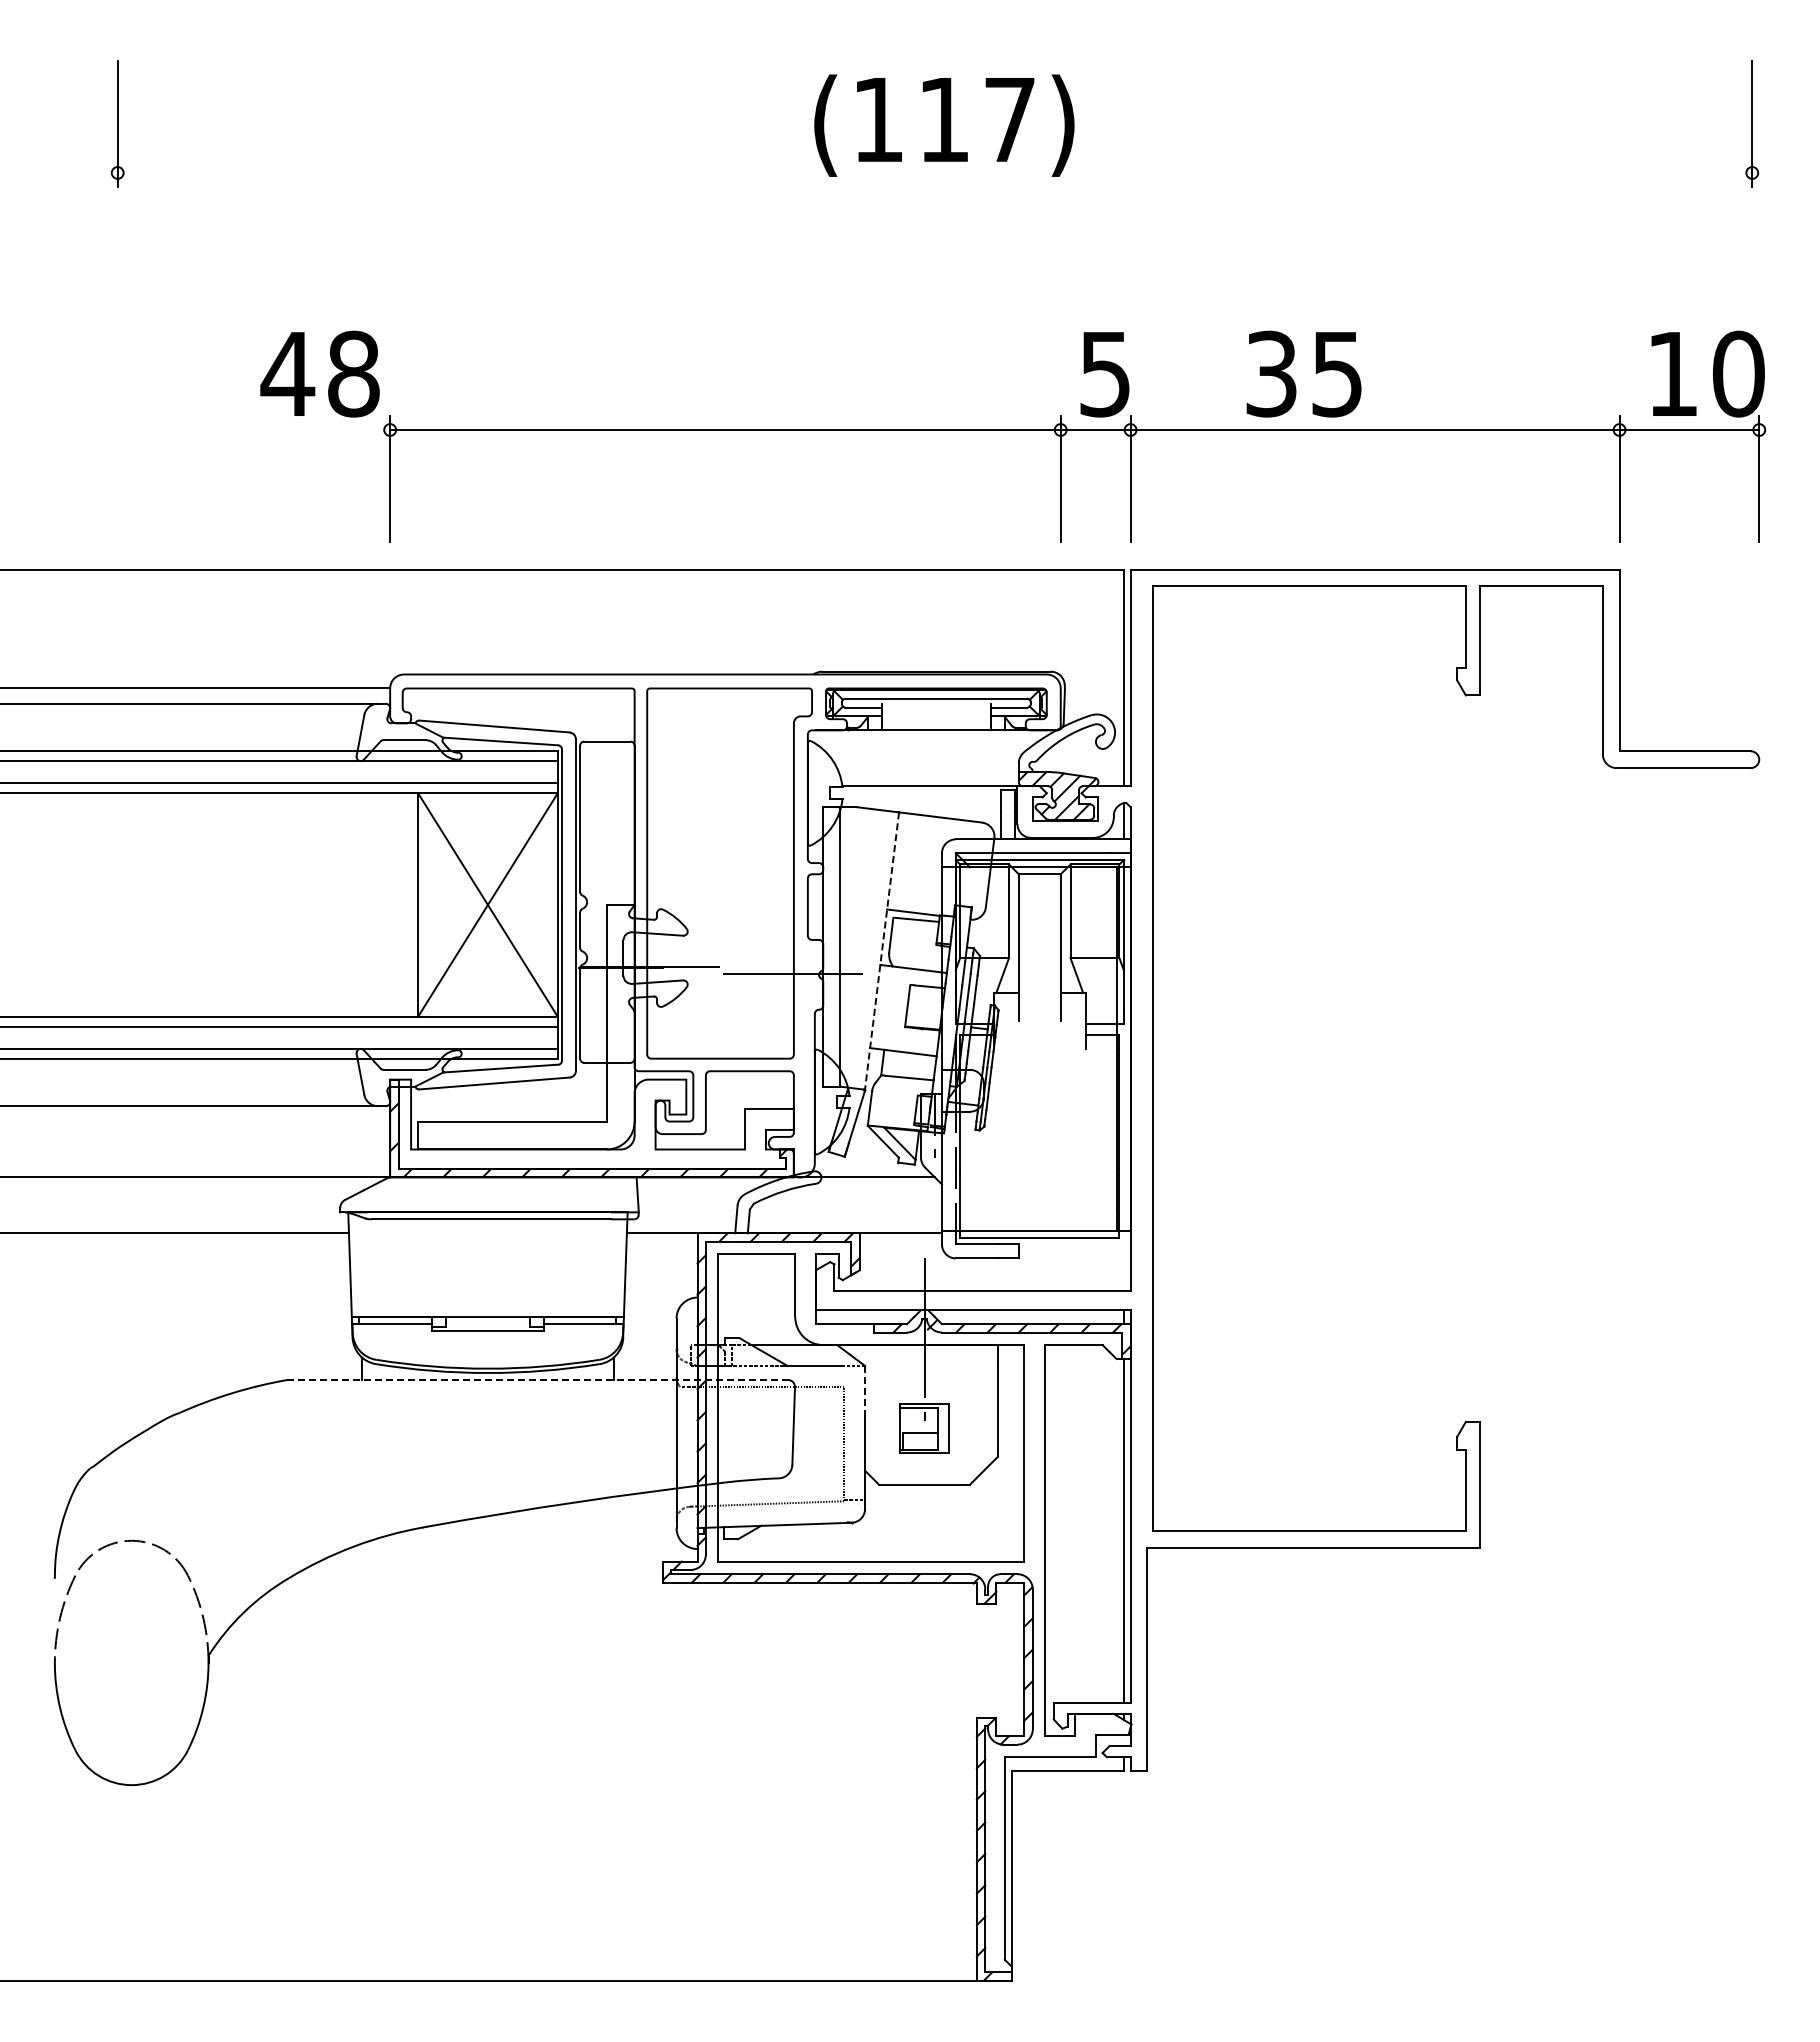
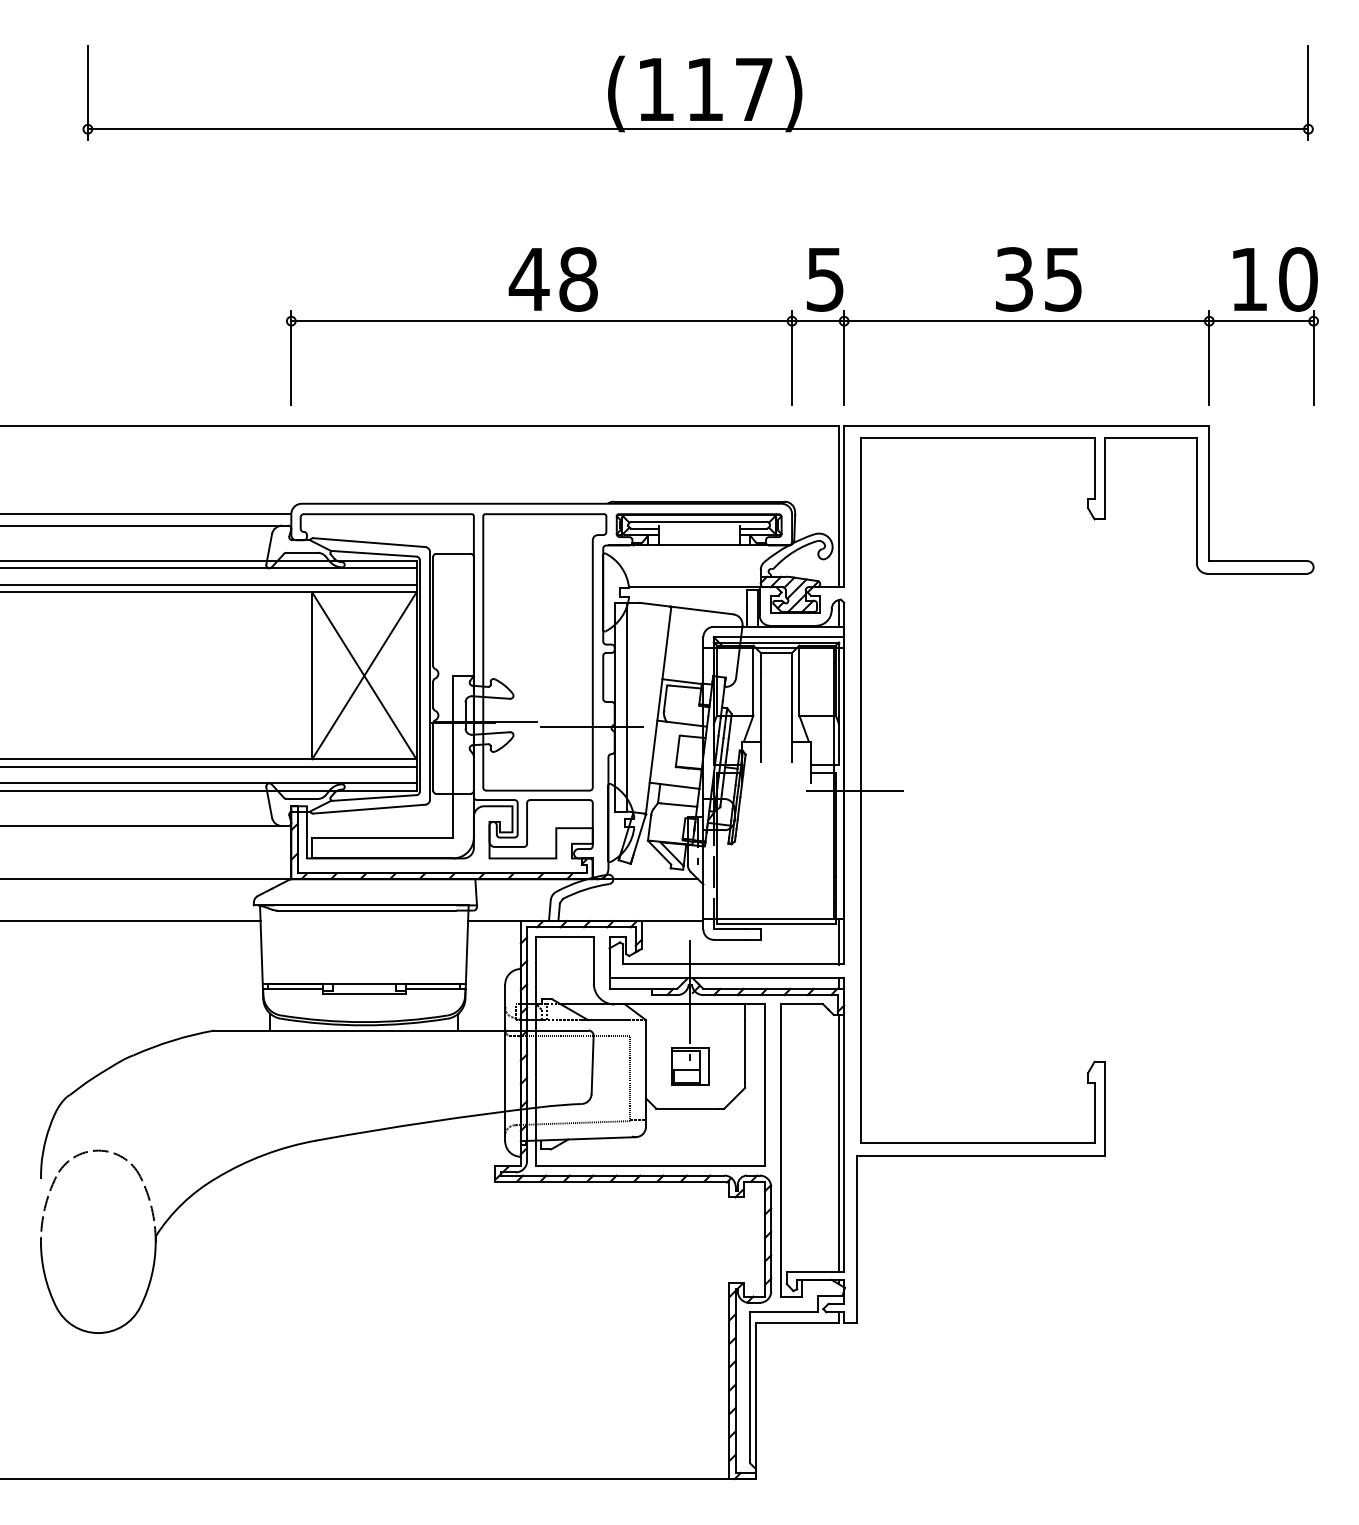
line: (934, 172) -> (697, 128), added
text: (319, 373) -> (552, 279), moved
text: (1303, 373) -> (1038, 279), moved
line: (882, 951) -> (658, 710), dashed -> solid
line: (1144, 1058) -> (854, 790), added
line: (1123, 1260) -> (838, 941), added
line: (538, 1380) -> (402, 1030), dashed -> solid
line: (865, 1390) -> (646, 1038), dashed -> solid

